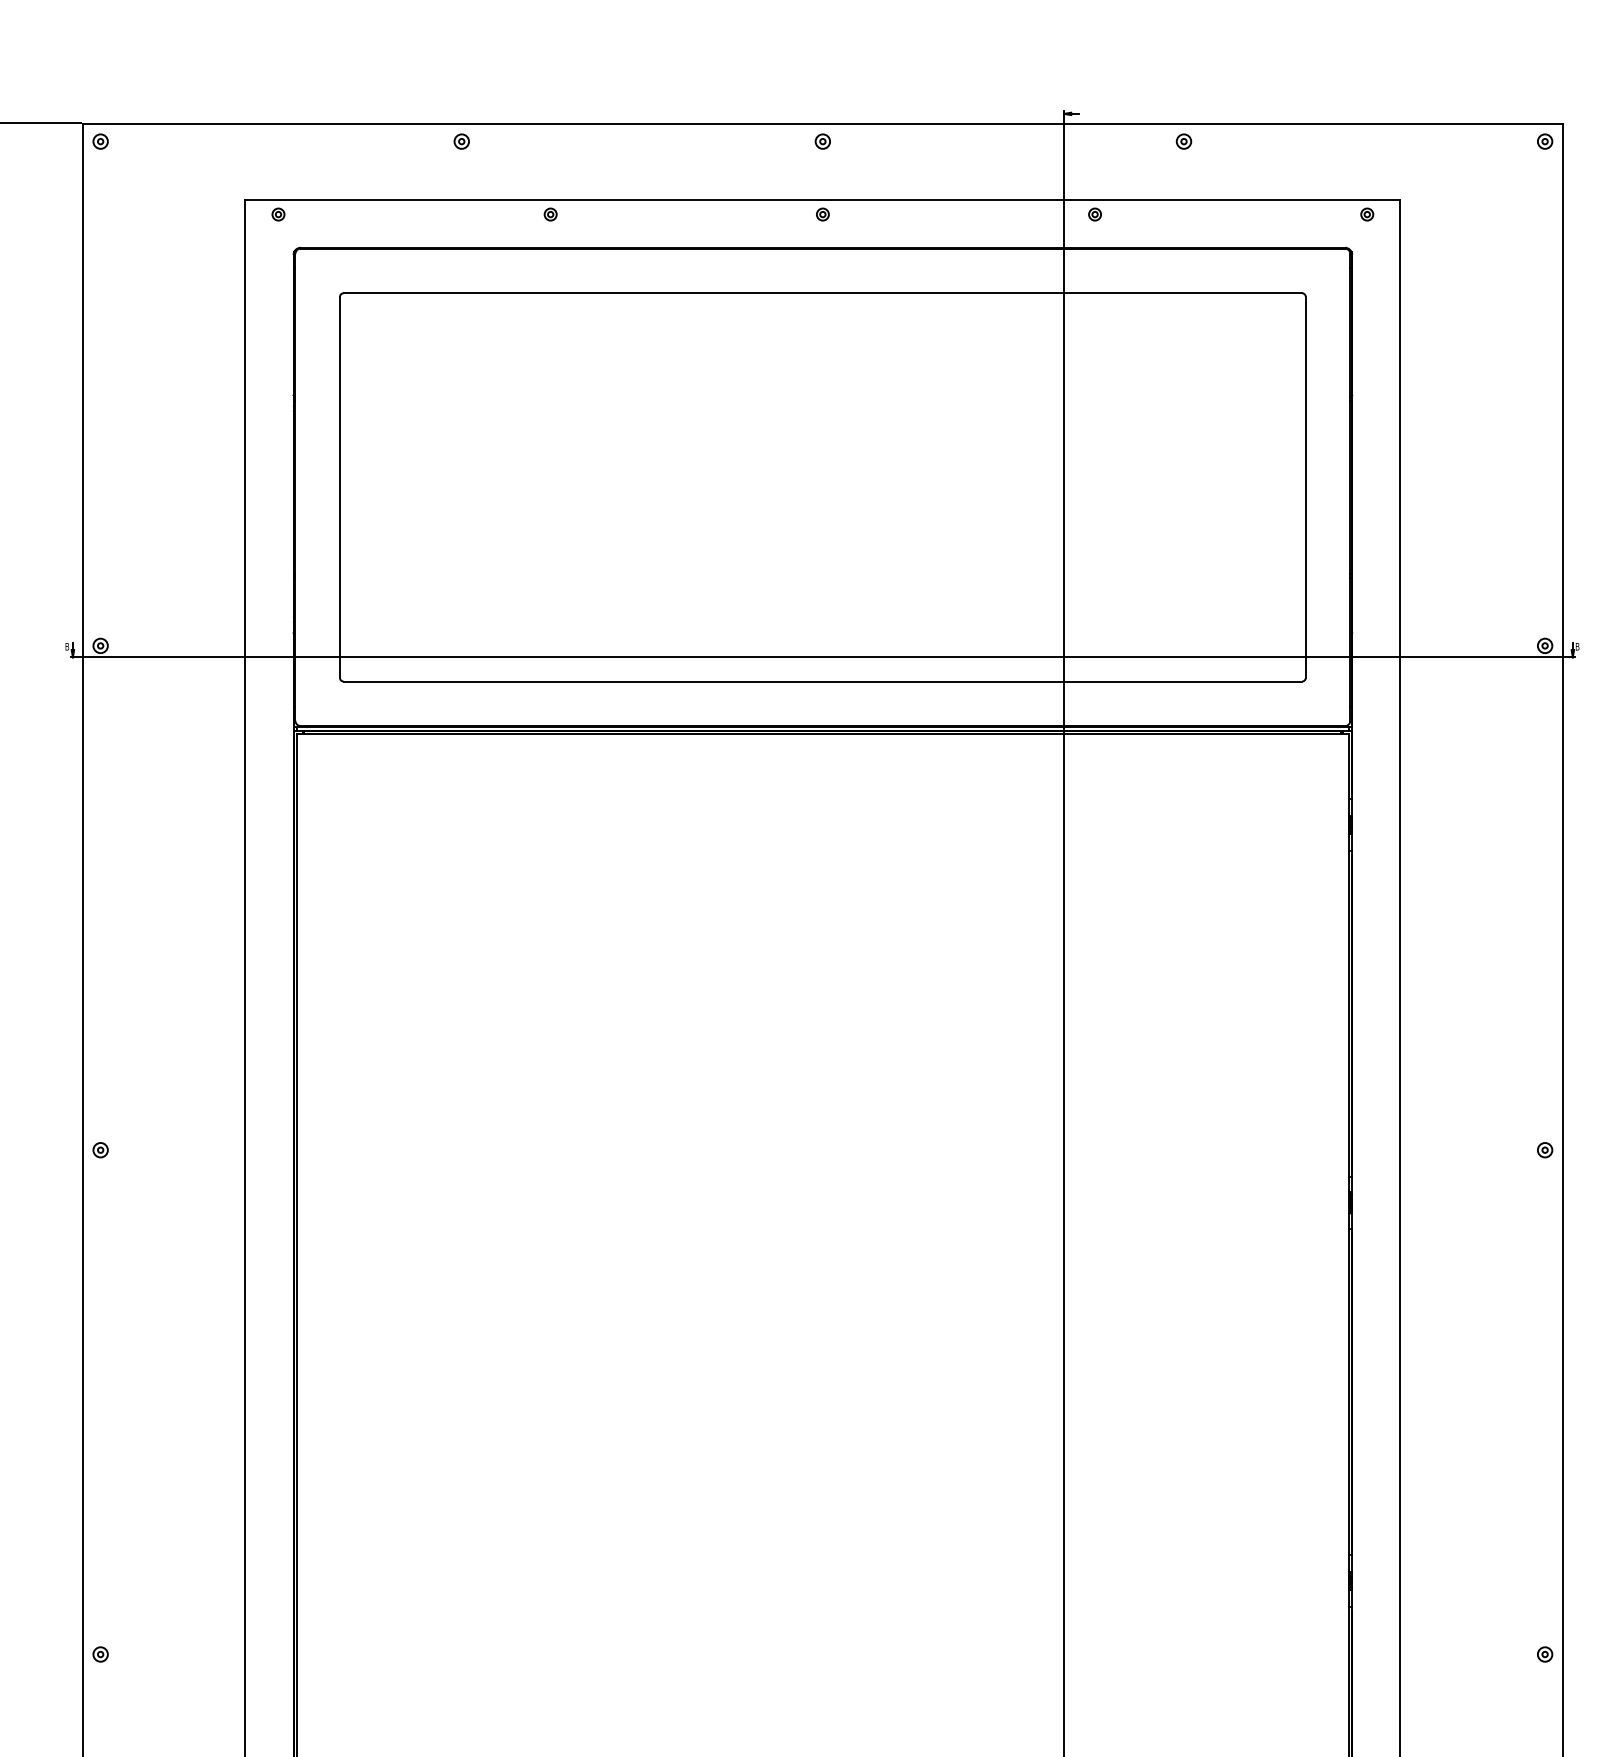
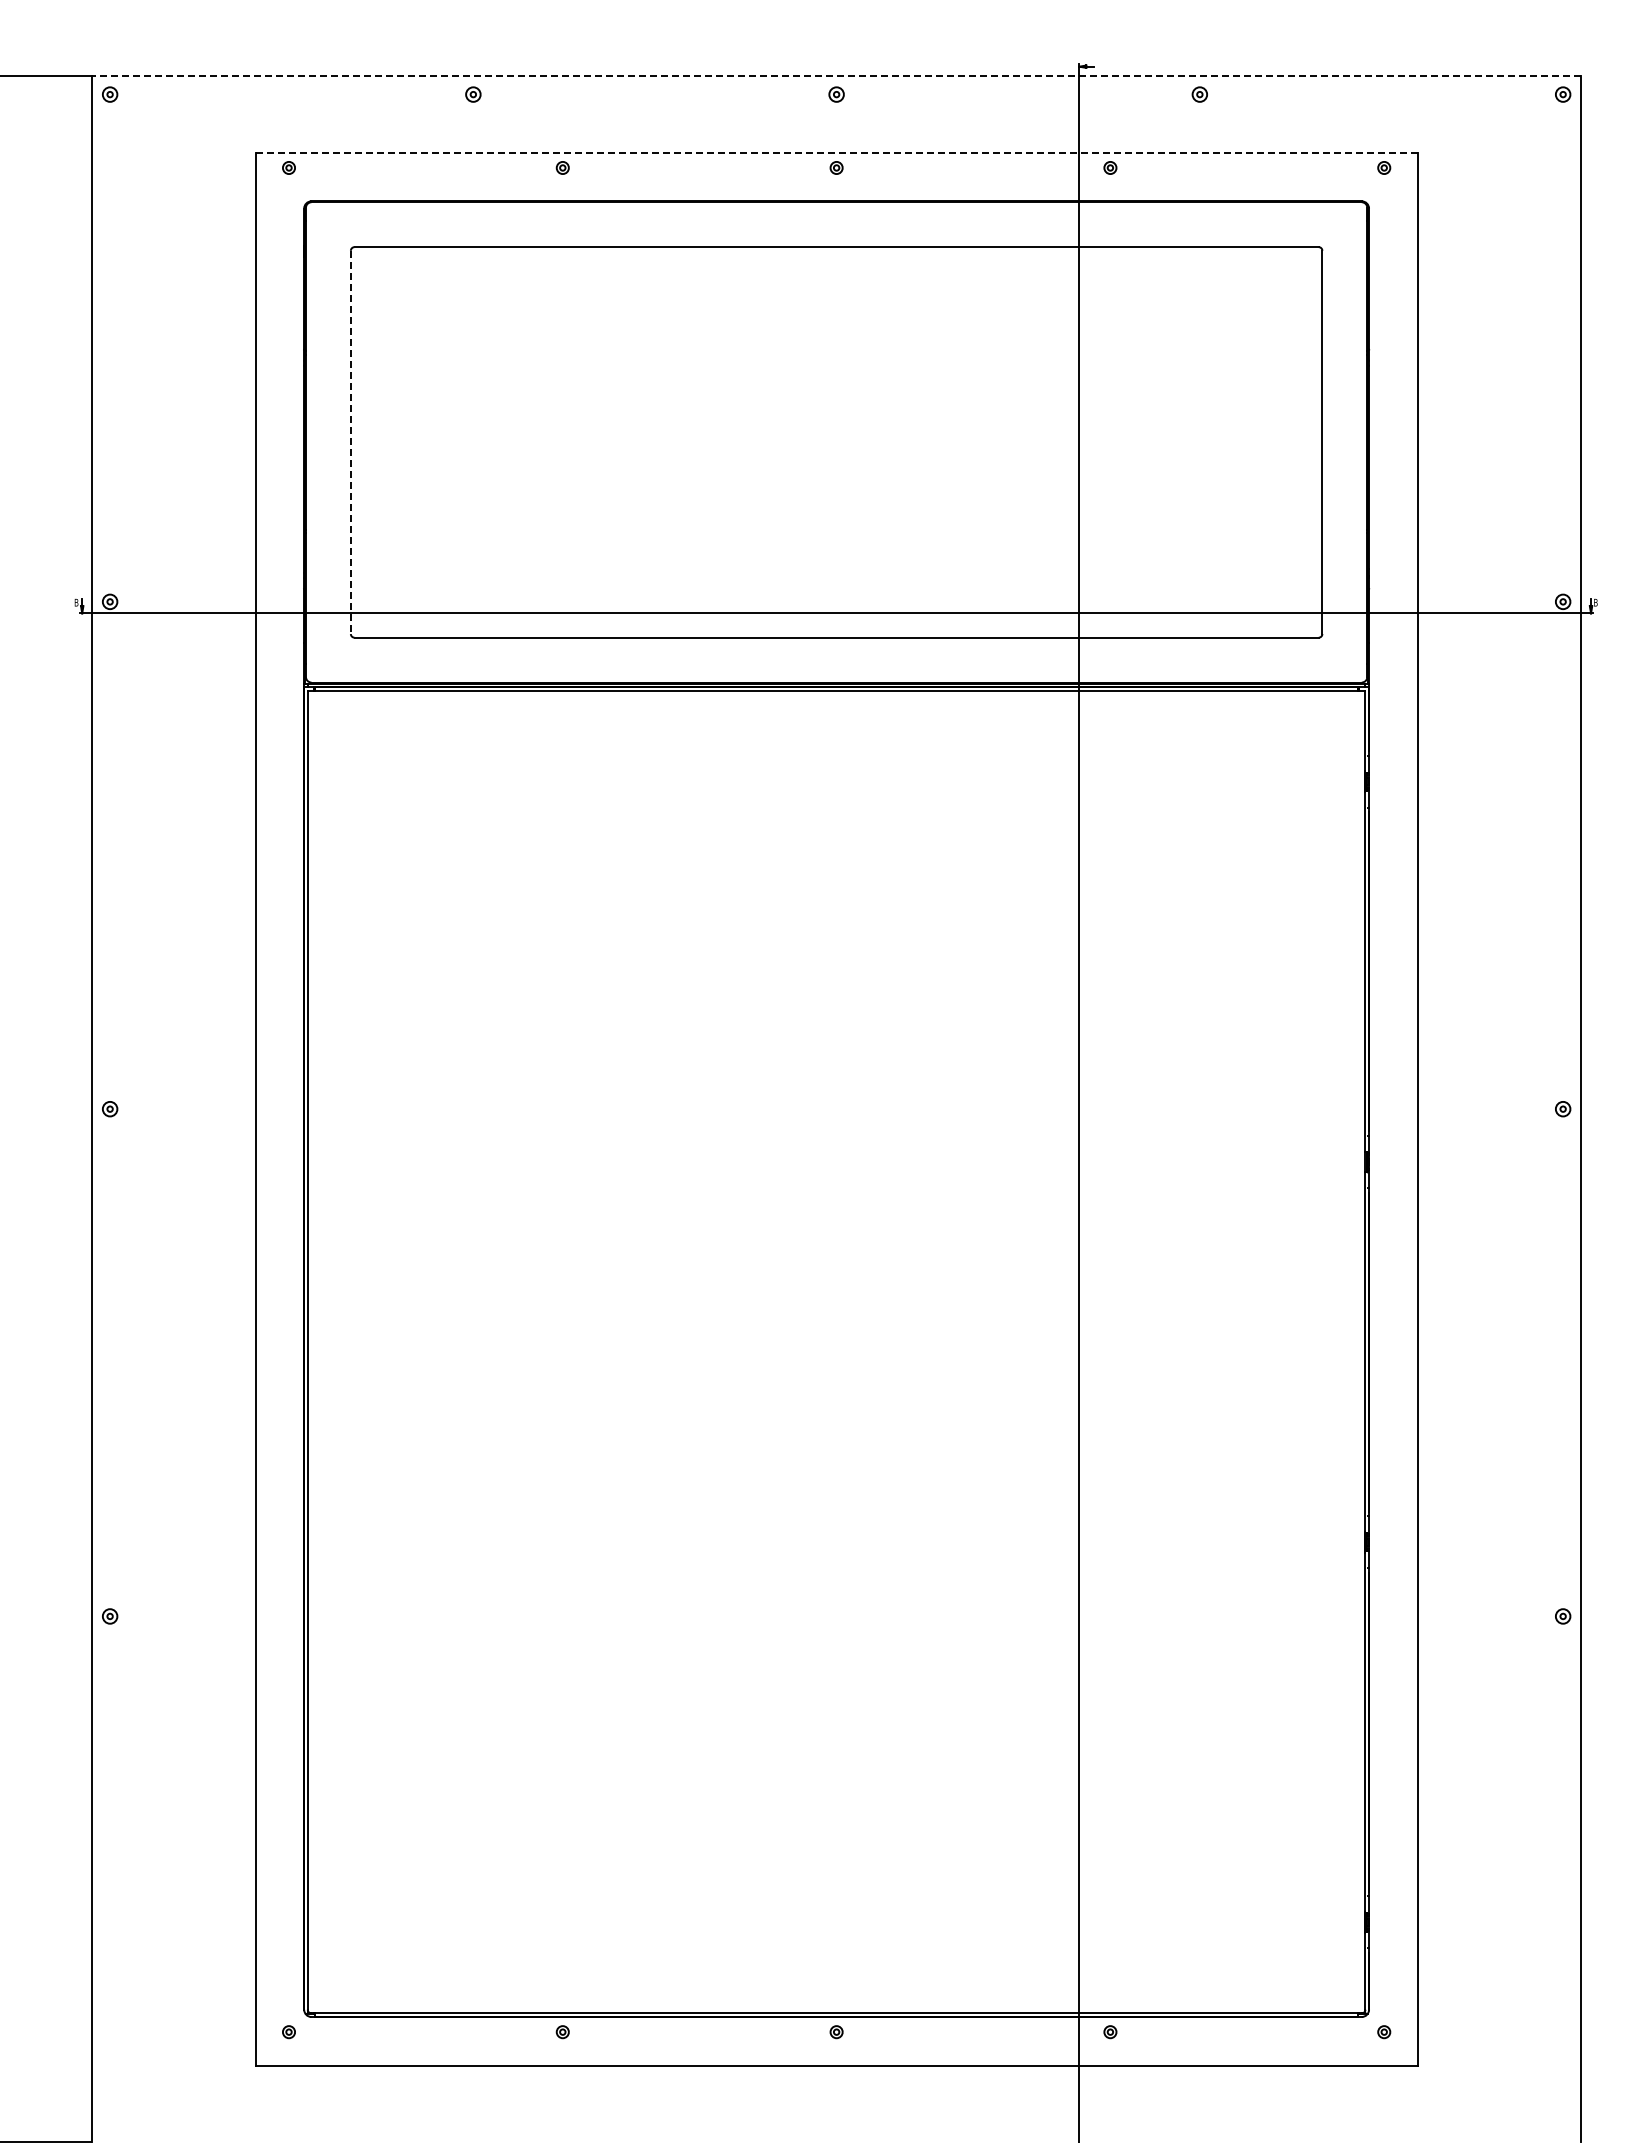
line: (822, 123) -> (836, 76), solid -> dashed
line: (822, 199) -> (836, 152), solid -> dashed
line: (339, 487) -> (350, 442), solid -> dashed

